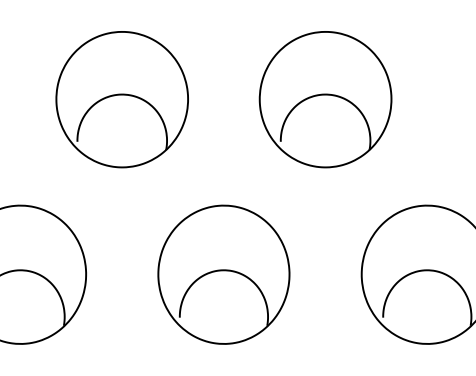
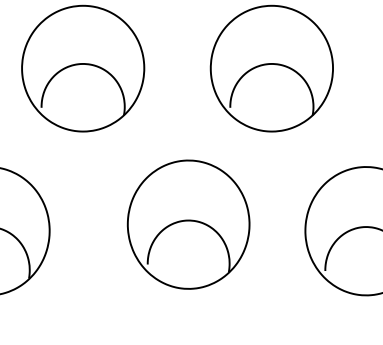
part: (223, 274) -> (188, 224), moved

